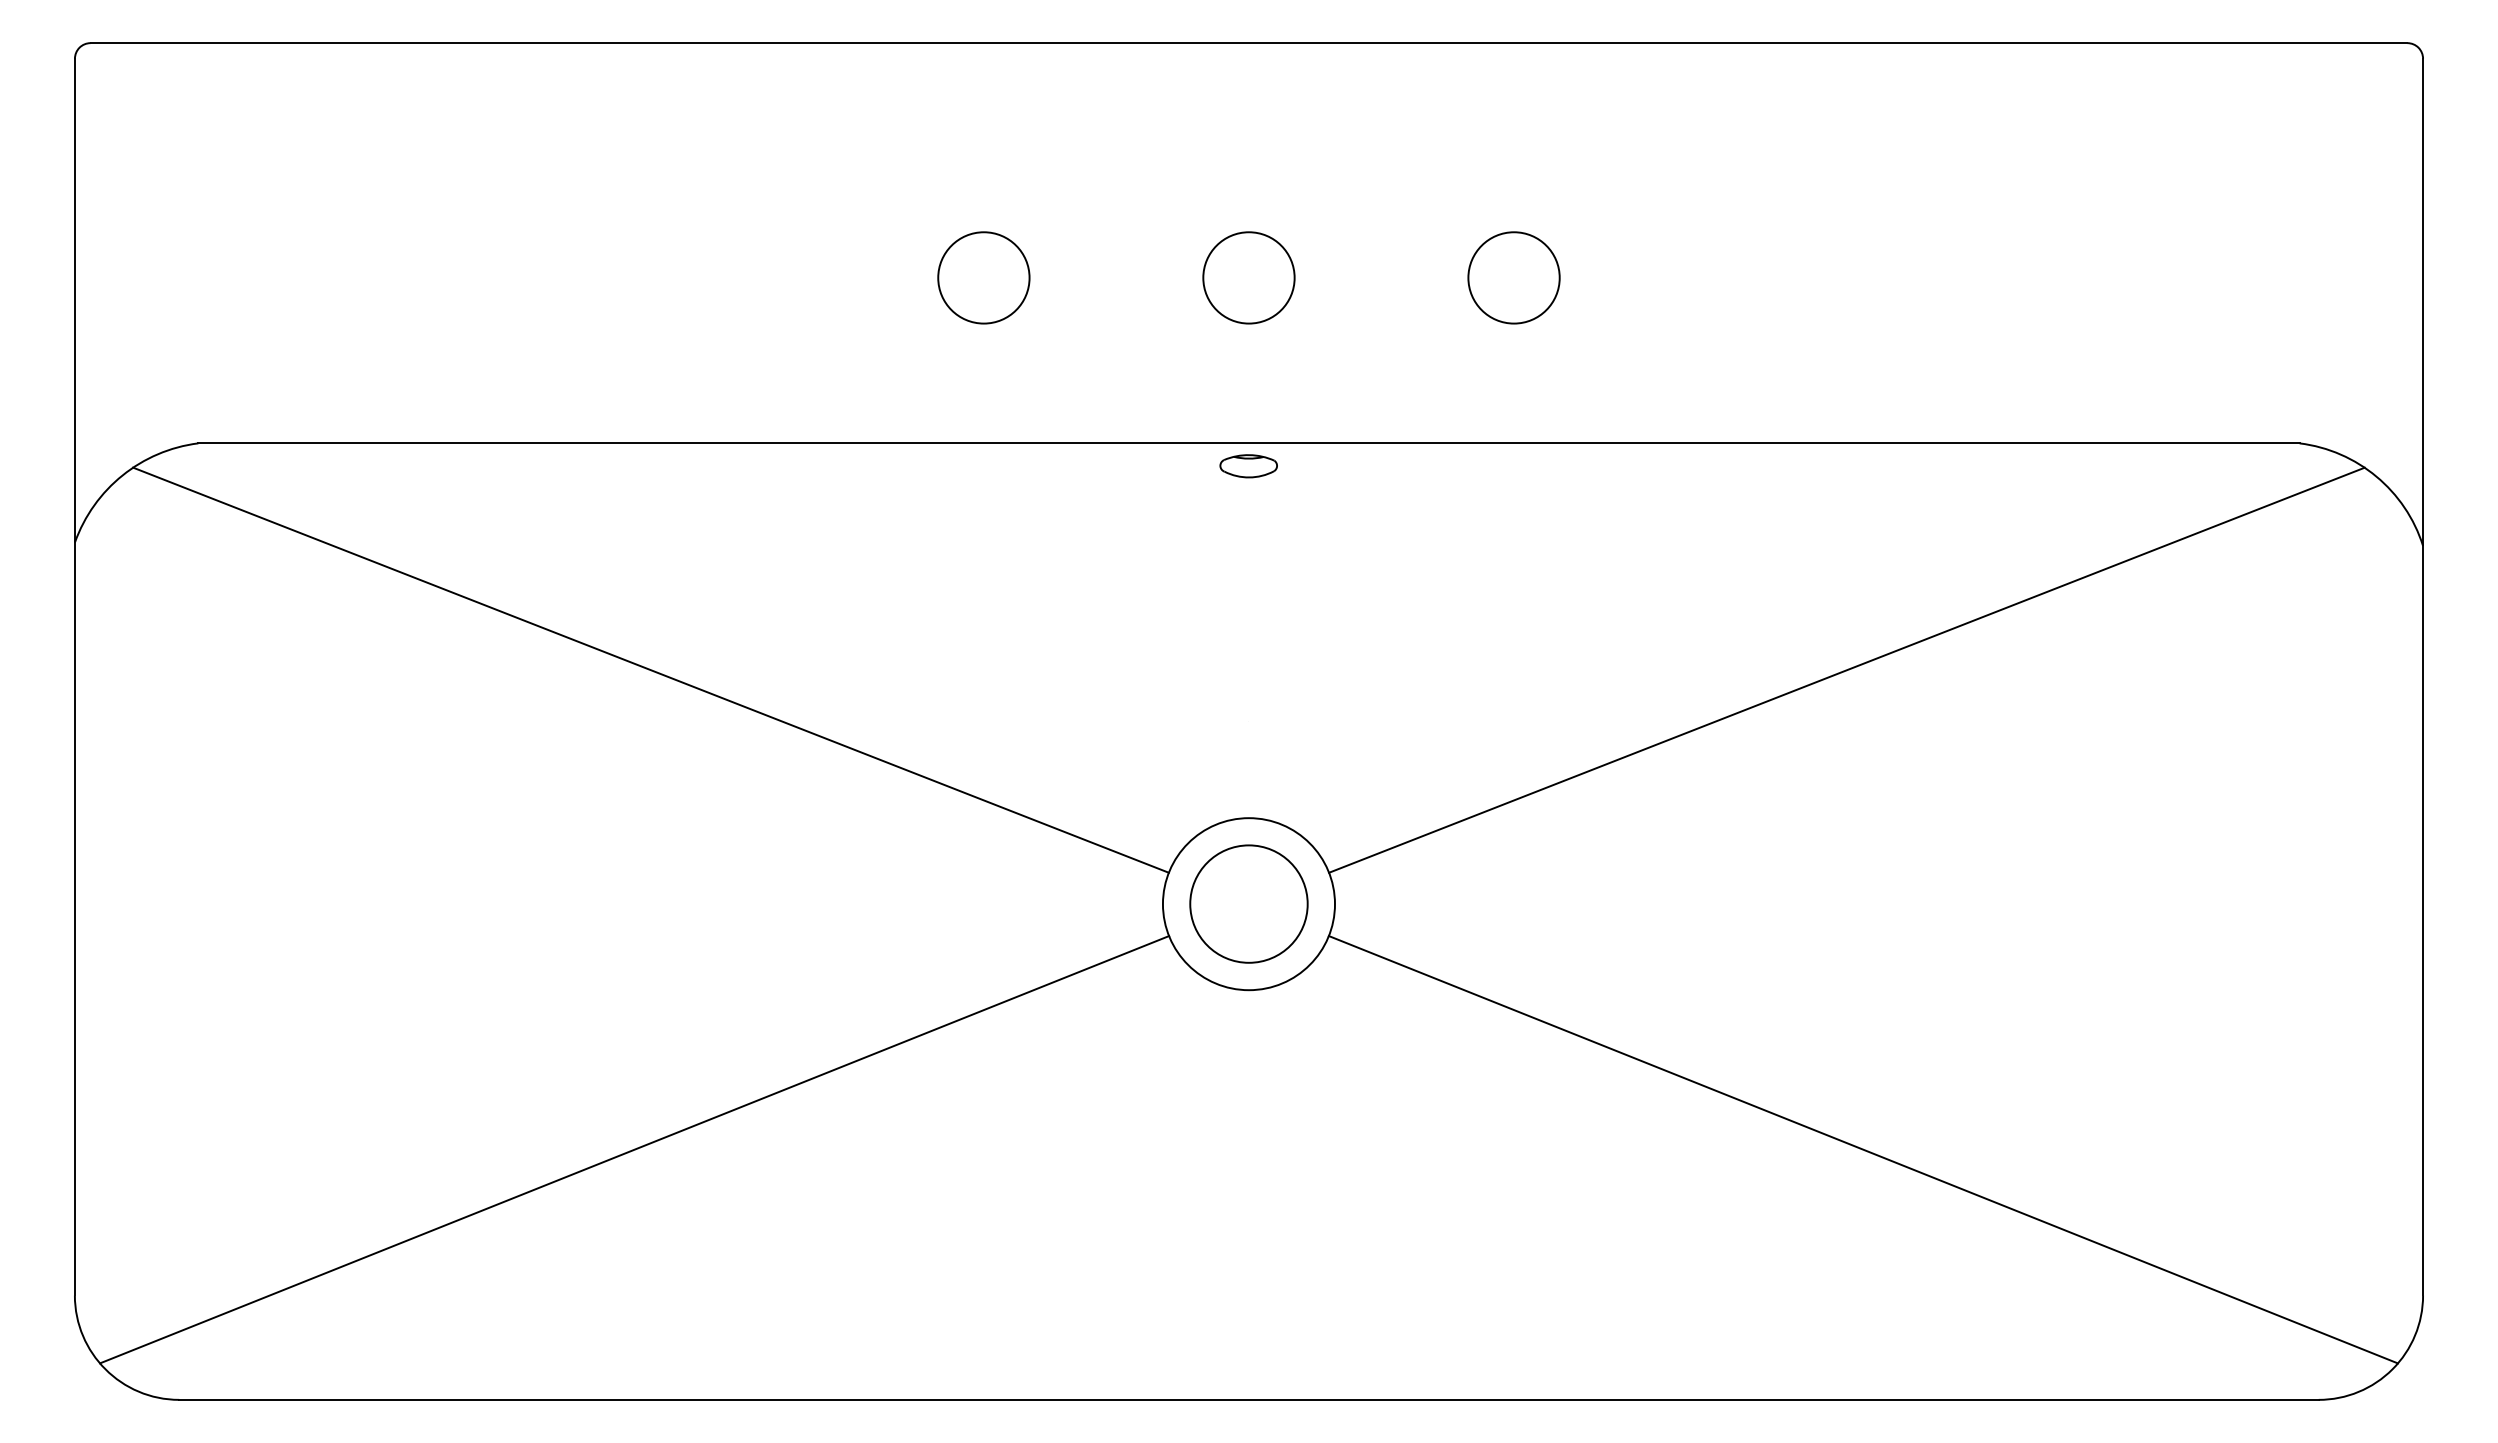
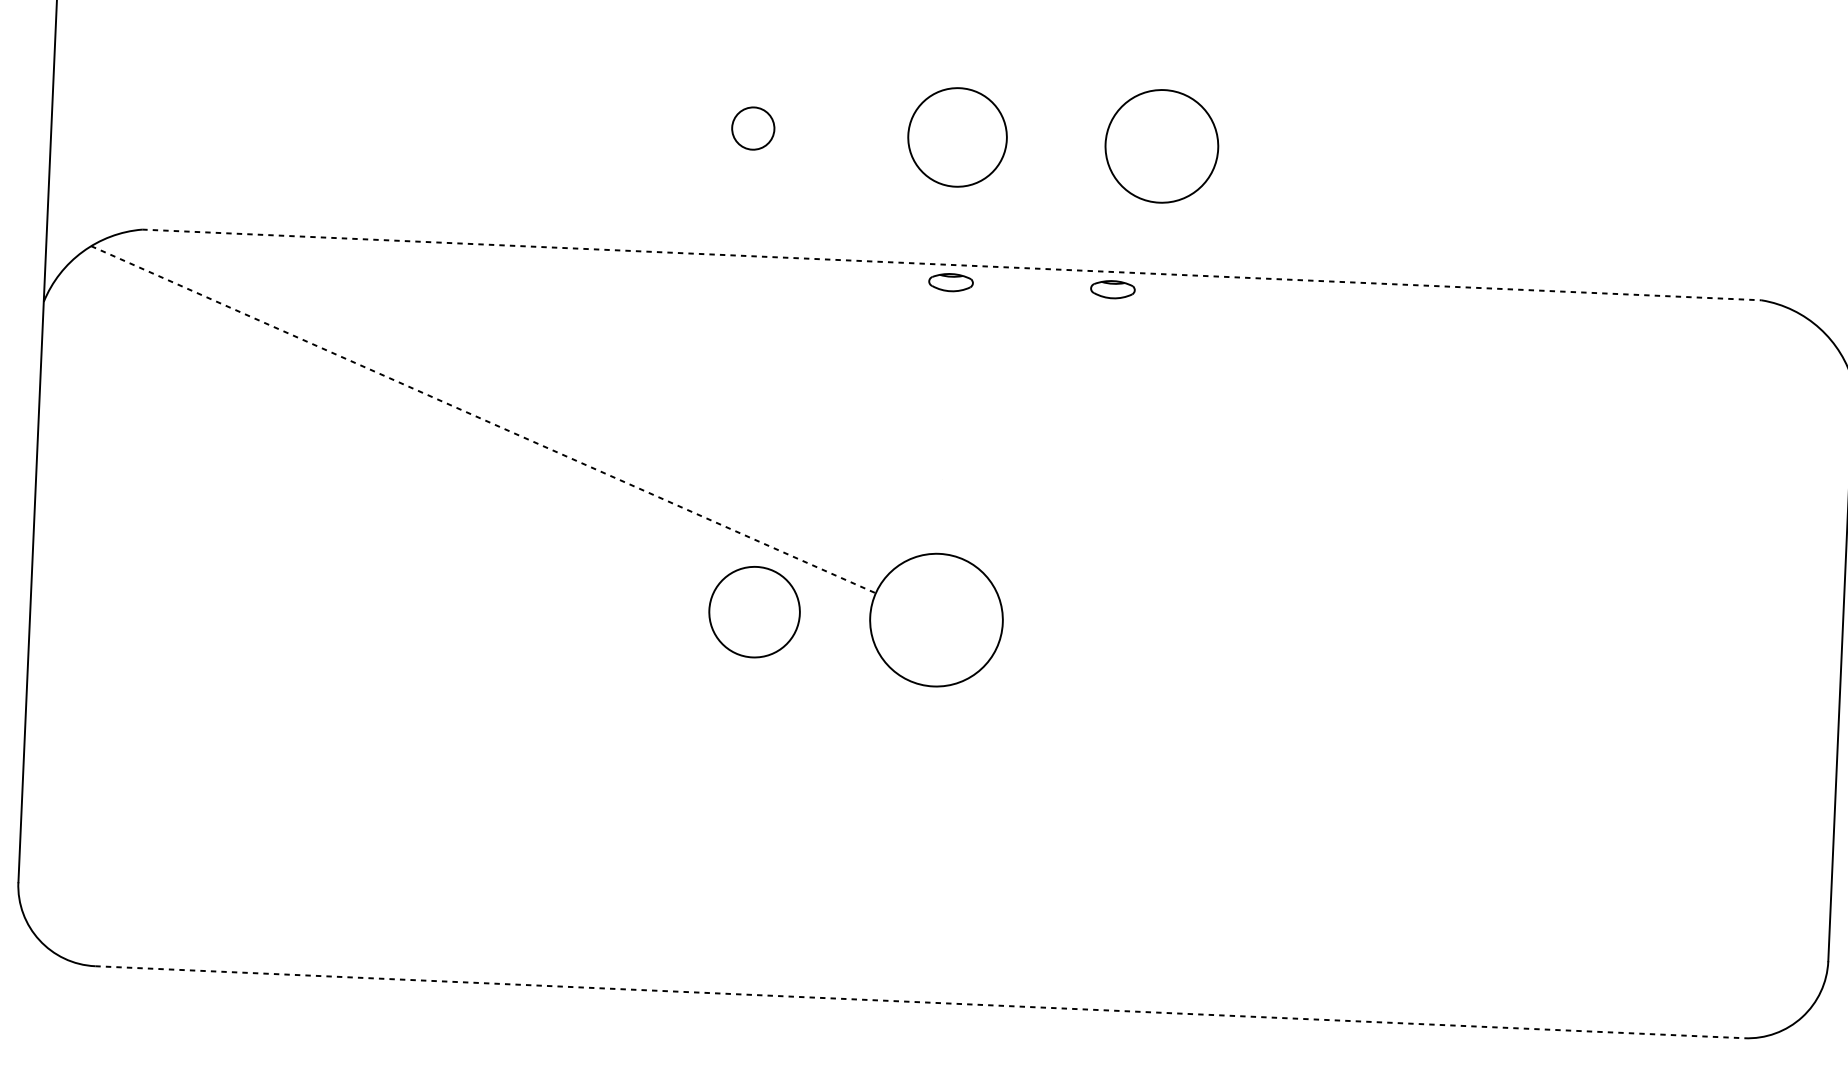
circle: (983, 277) -> (752, 128), size x0.6
circle: (1248, 277) -> (957, 137), size x1.4
circle: (1513, 277) -> (1161, 146), size x1.6
line: (1248, 443) -> (951, 265), solid -> dashed
part: (1458, 466) -> (1112, 289), added
line: (1846, 669) -> (1404, 459), removed
line: (651, 670) -> (483, 419), solid -> dashed
circle: (1248, 903) -> (754, 611), moved
line: (634, 1149) -> (454, 788), removed
line: (1862, 1149) -> (1401, 829), removed
line: (1248, 1399) -> (919, 1001), solid -> dashed

